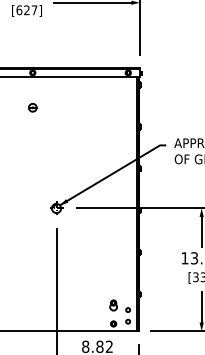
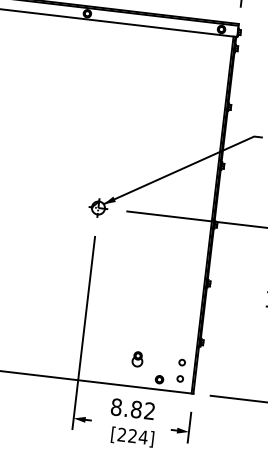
part: (32, 107) -> (81, 62), removed
part: (113, 305) -> (137, 359), moved

